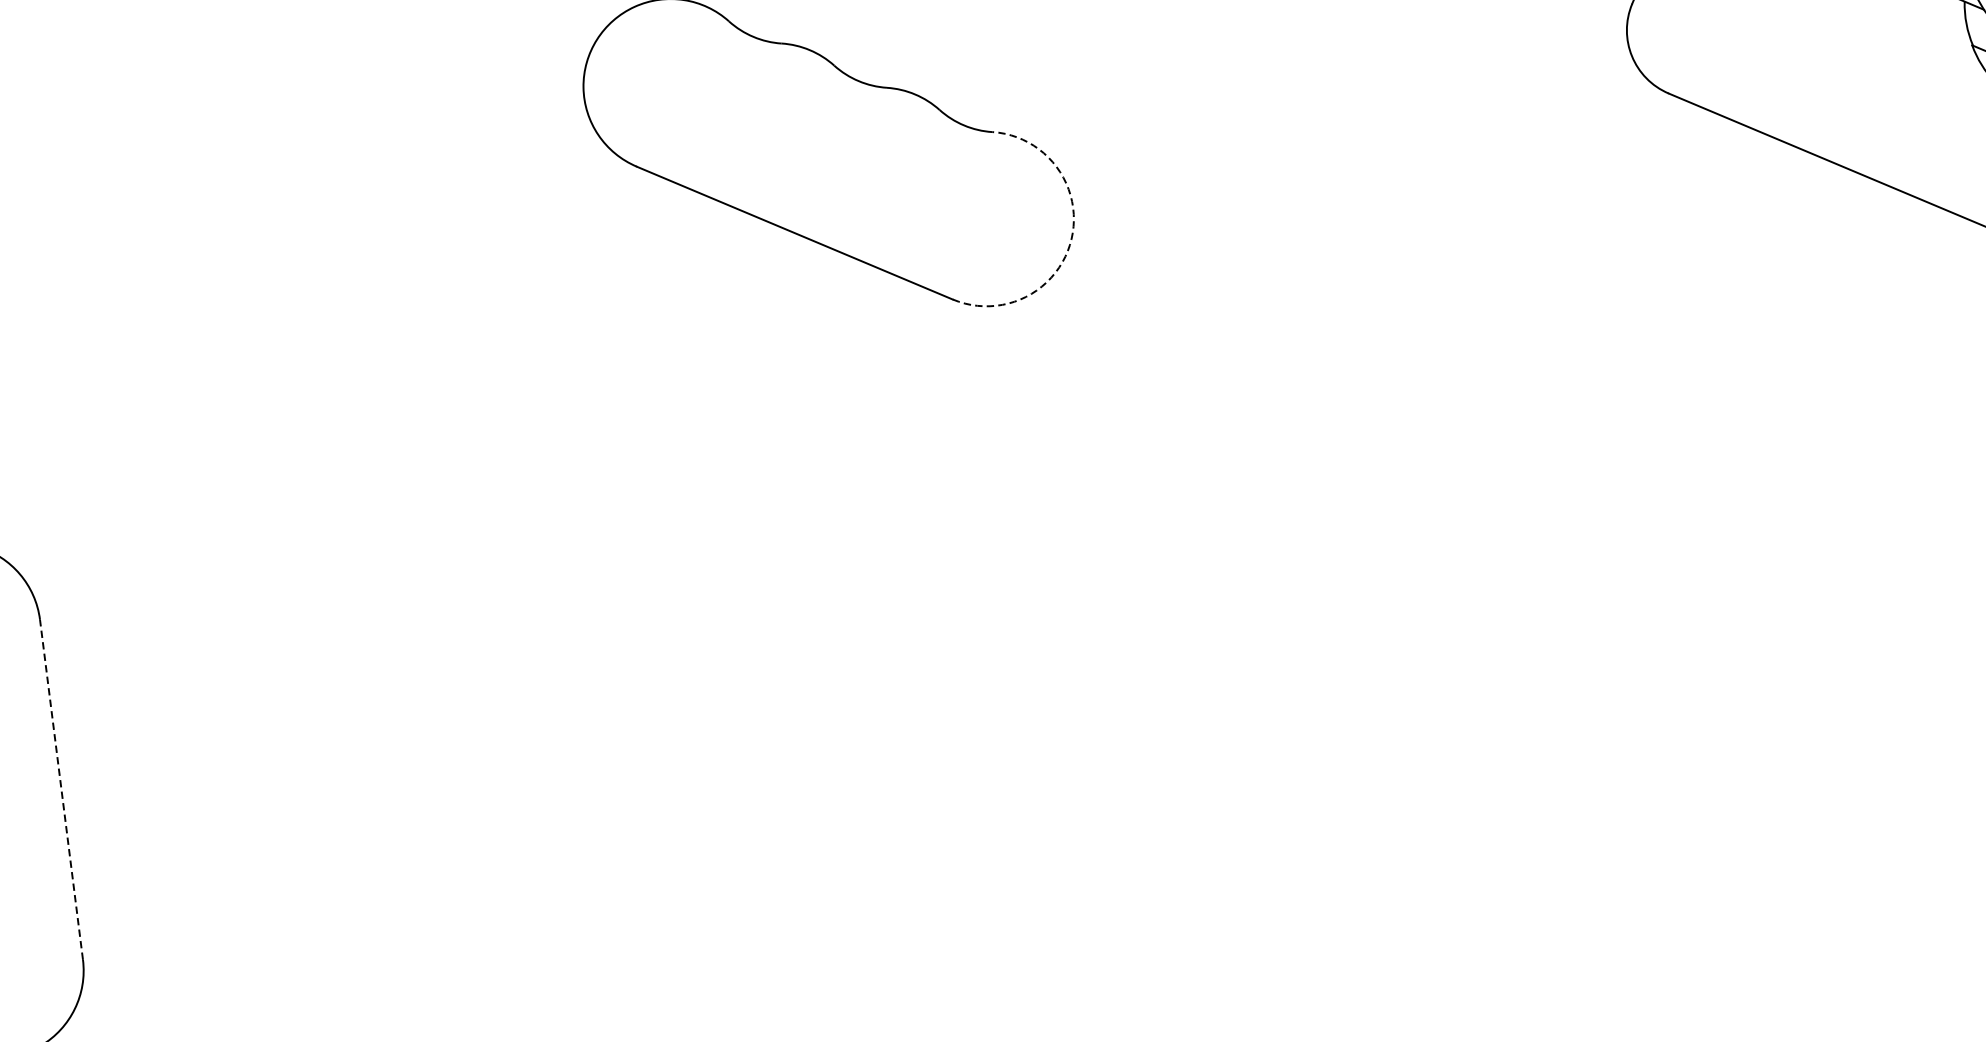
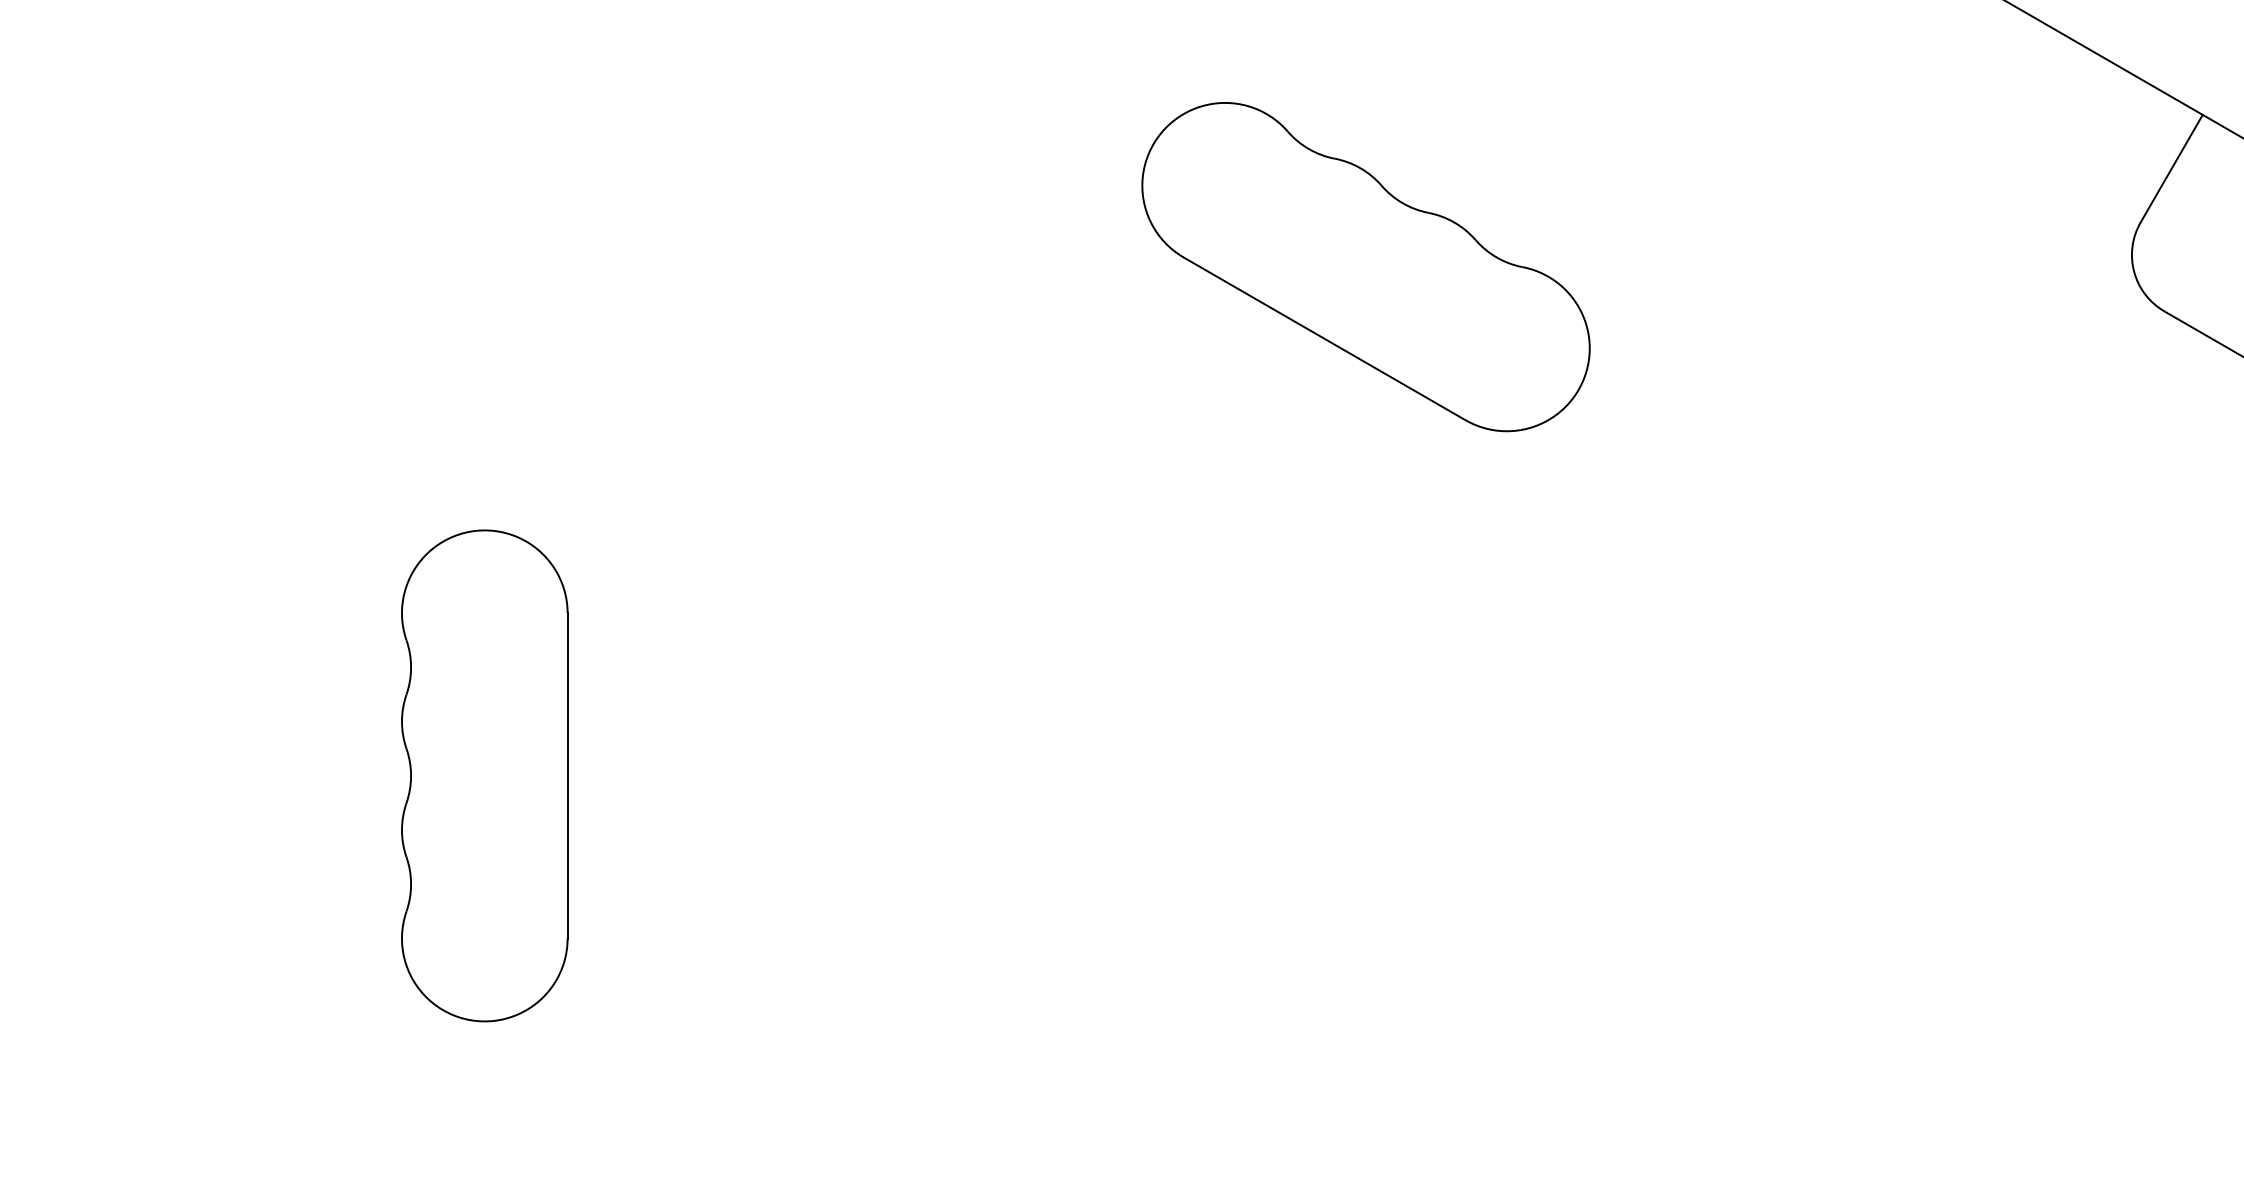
arc: (1071, 239) -> (1584, 377), dashed -> solid
line: (61, 789) -> (567, 775), dashed -> solid

